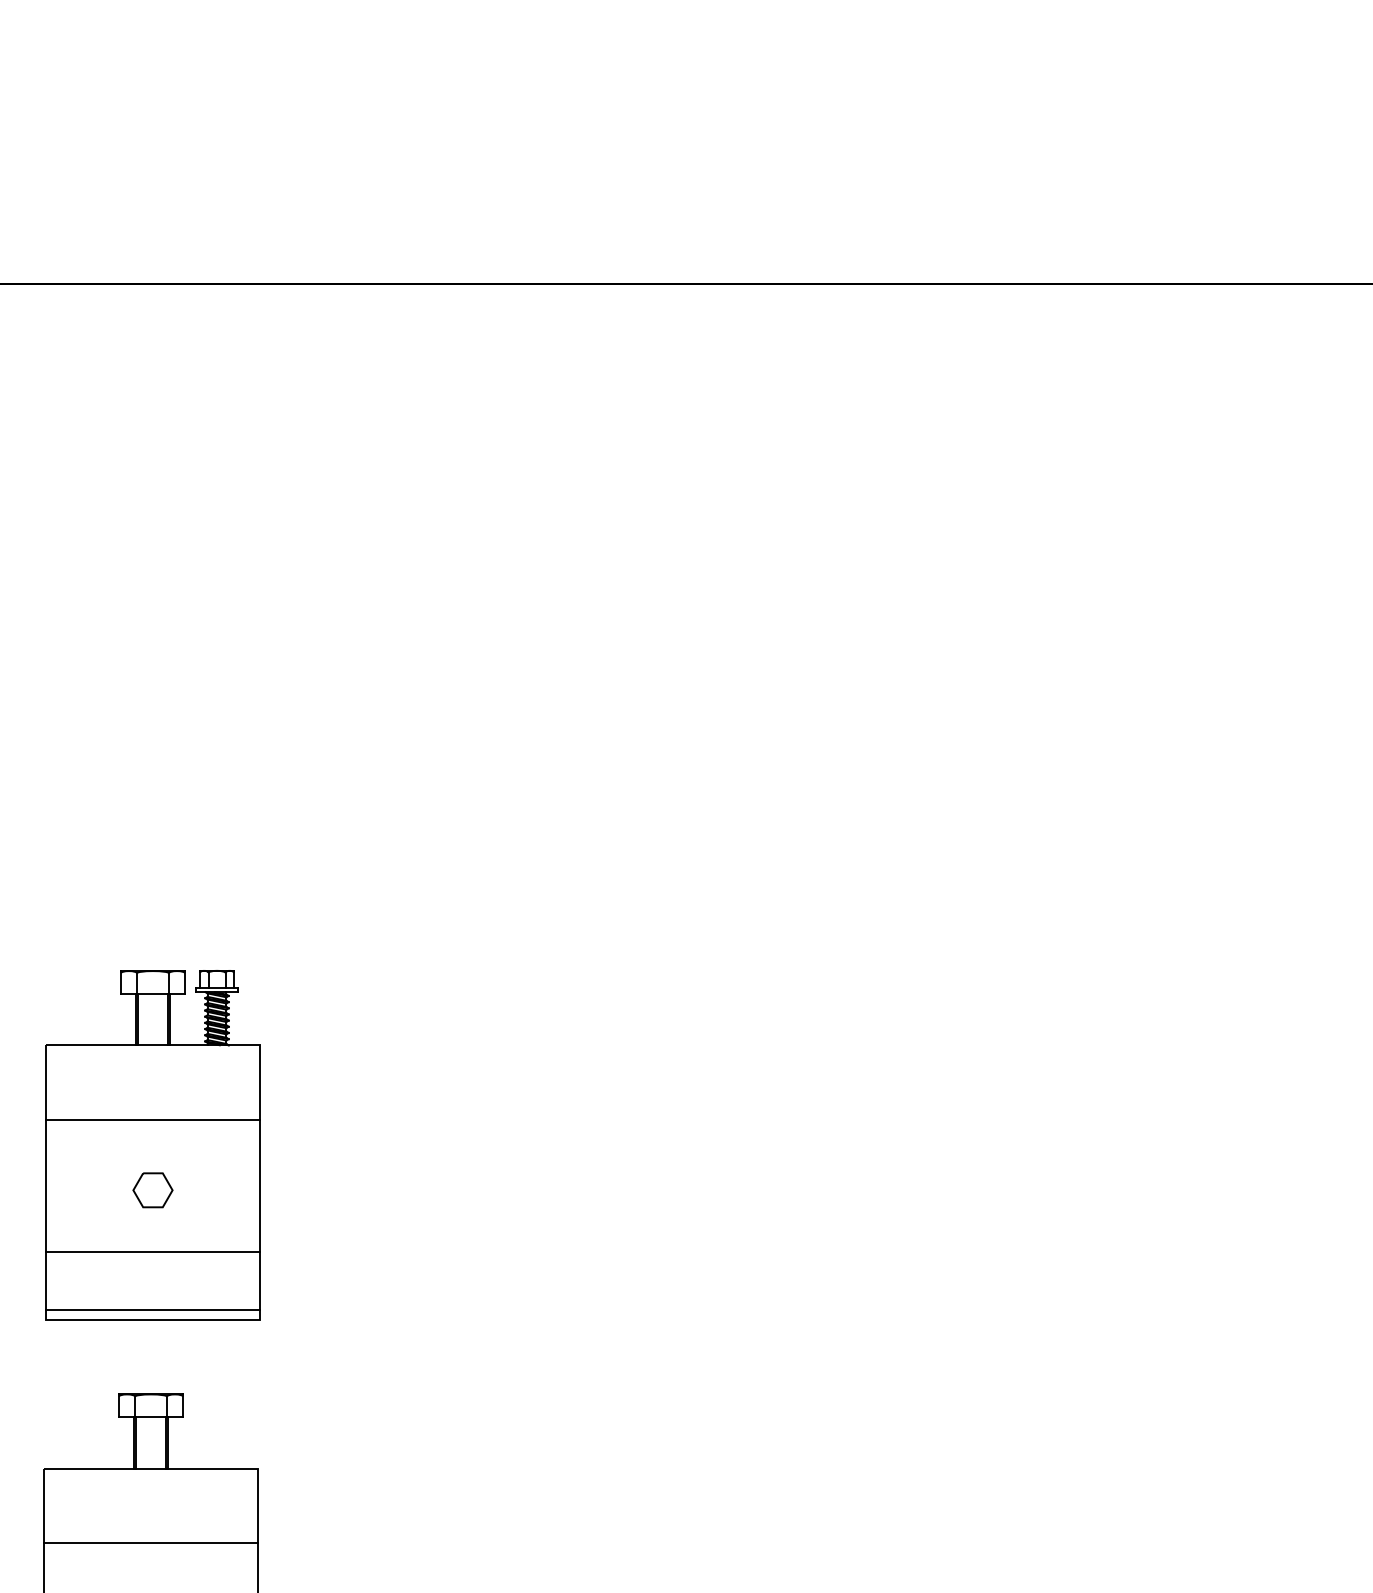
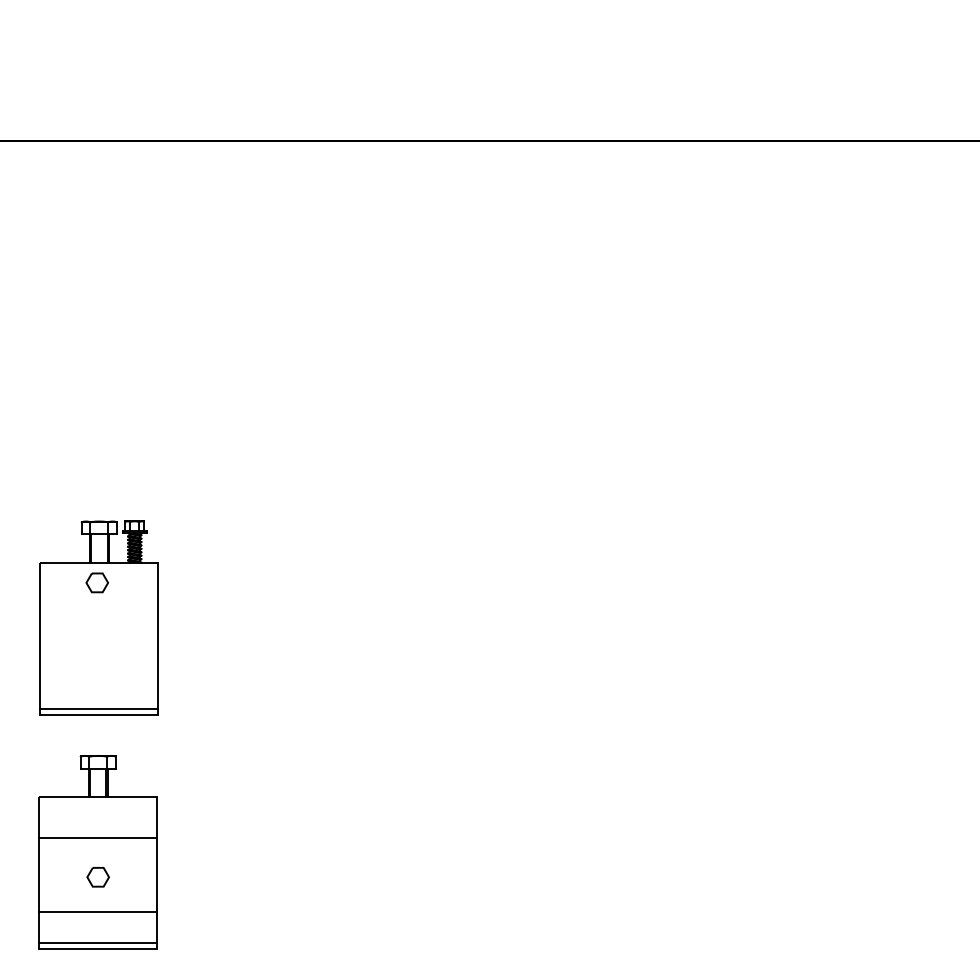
line: (153, 1119) -> (99, 603), removed
part: (151, 1189) -> (96, 582), moved
line: (153, 1252) -> (99, 677), removed

